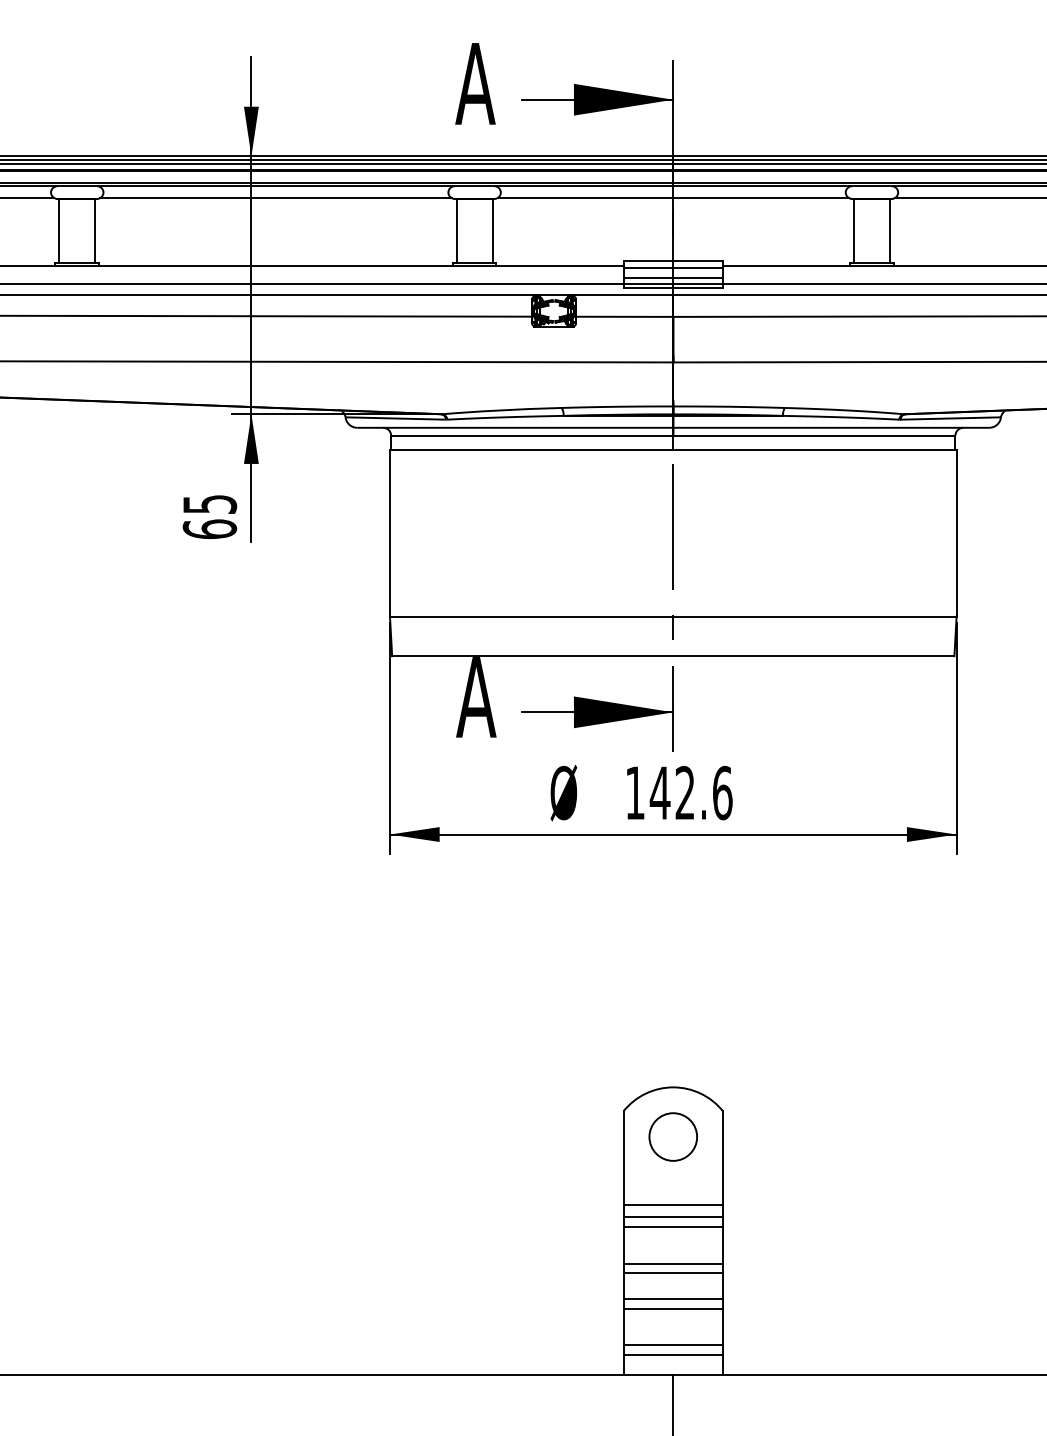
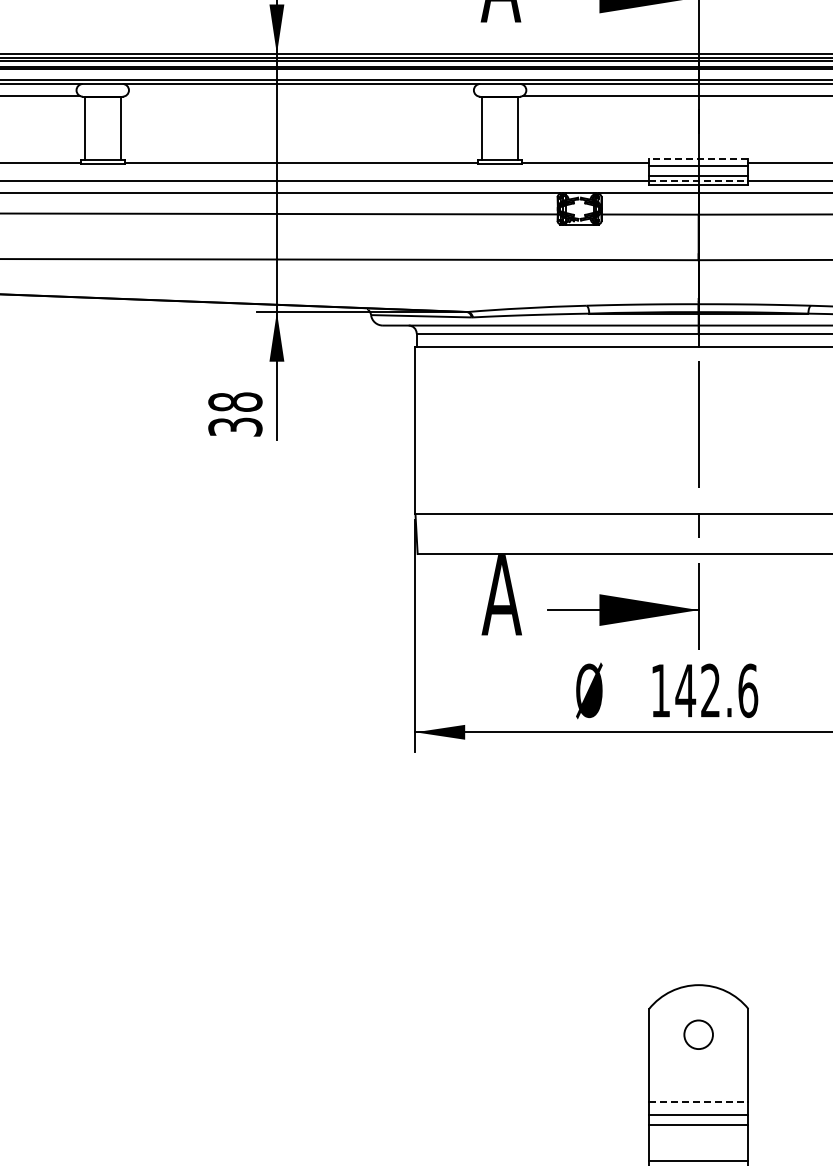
line: (275, 198) -> (301, 96), removed
line: (673, 260) -> (699, 158), solid -> dashed
line: (673, 283) -> (699, 181), solid -> dashed
text: (209, 516) -> (235, 414), 65 -> 38
circle: (672, 1136) -> (698, 1034), size x0.6
line: (673, 1204) -> (699, 1102), solid -> dashed

